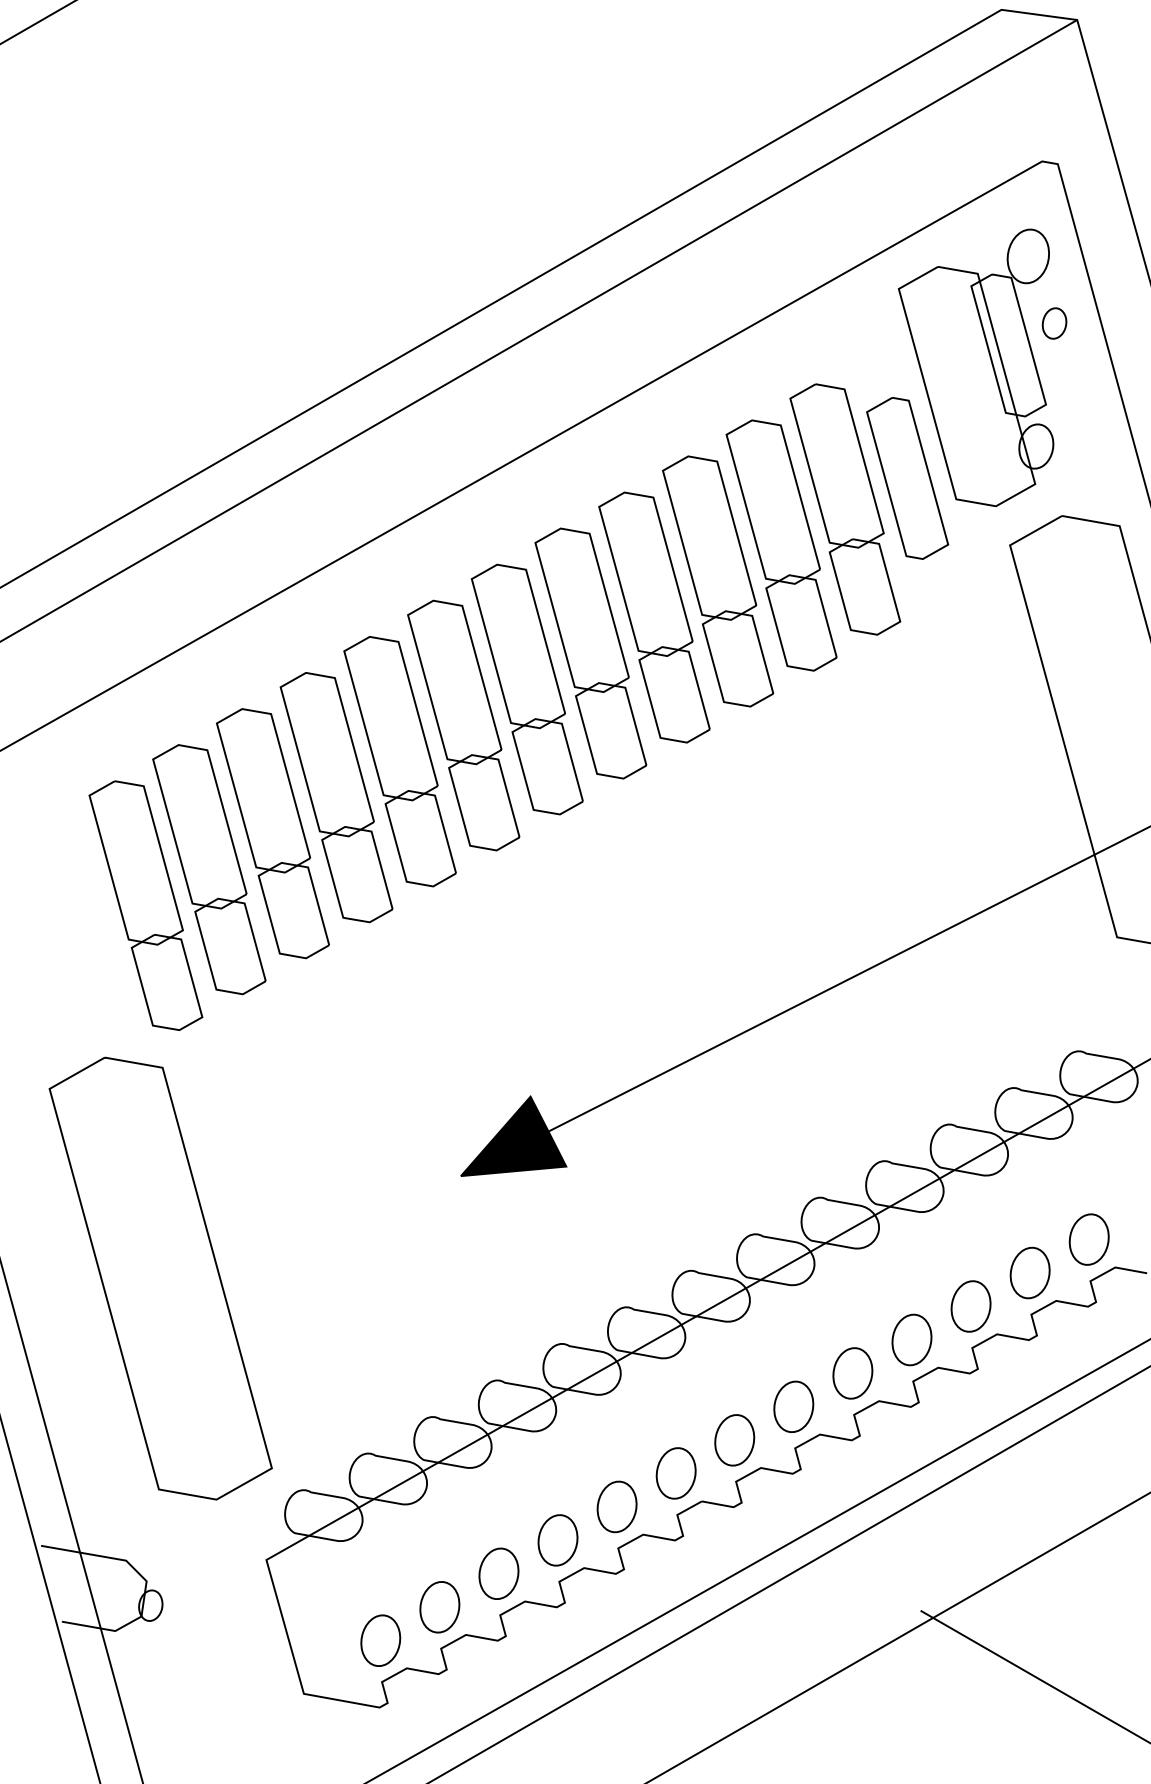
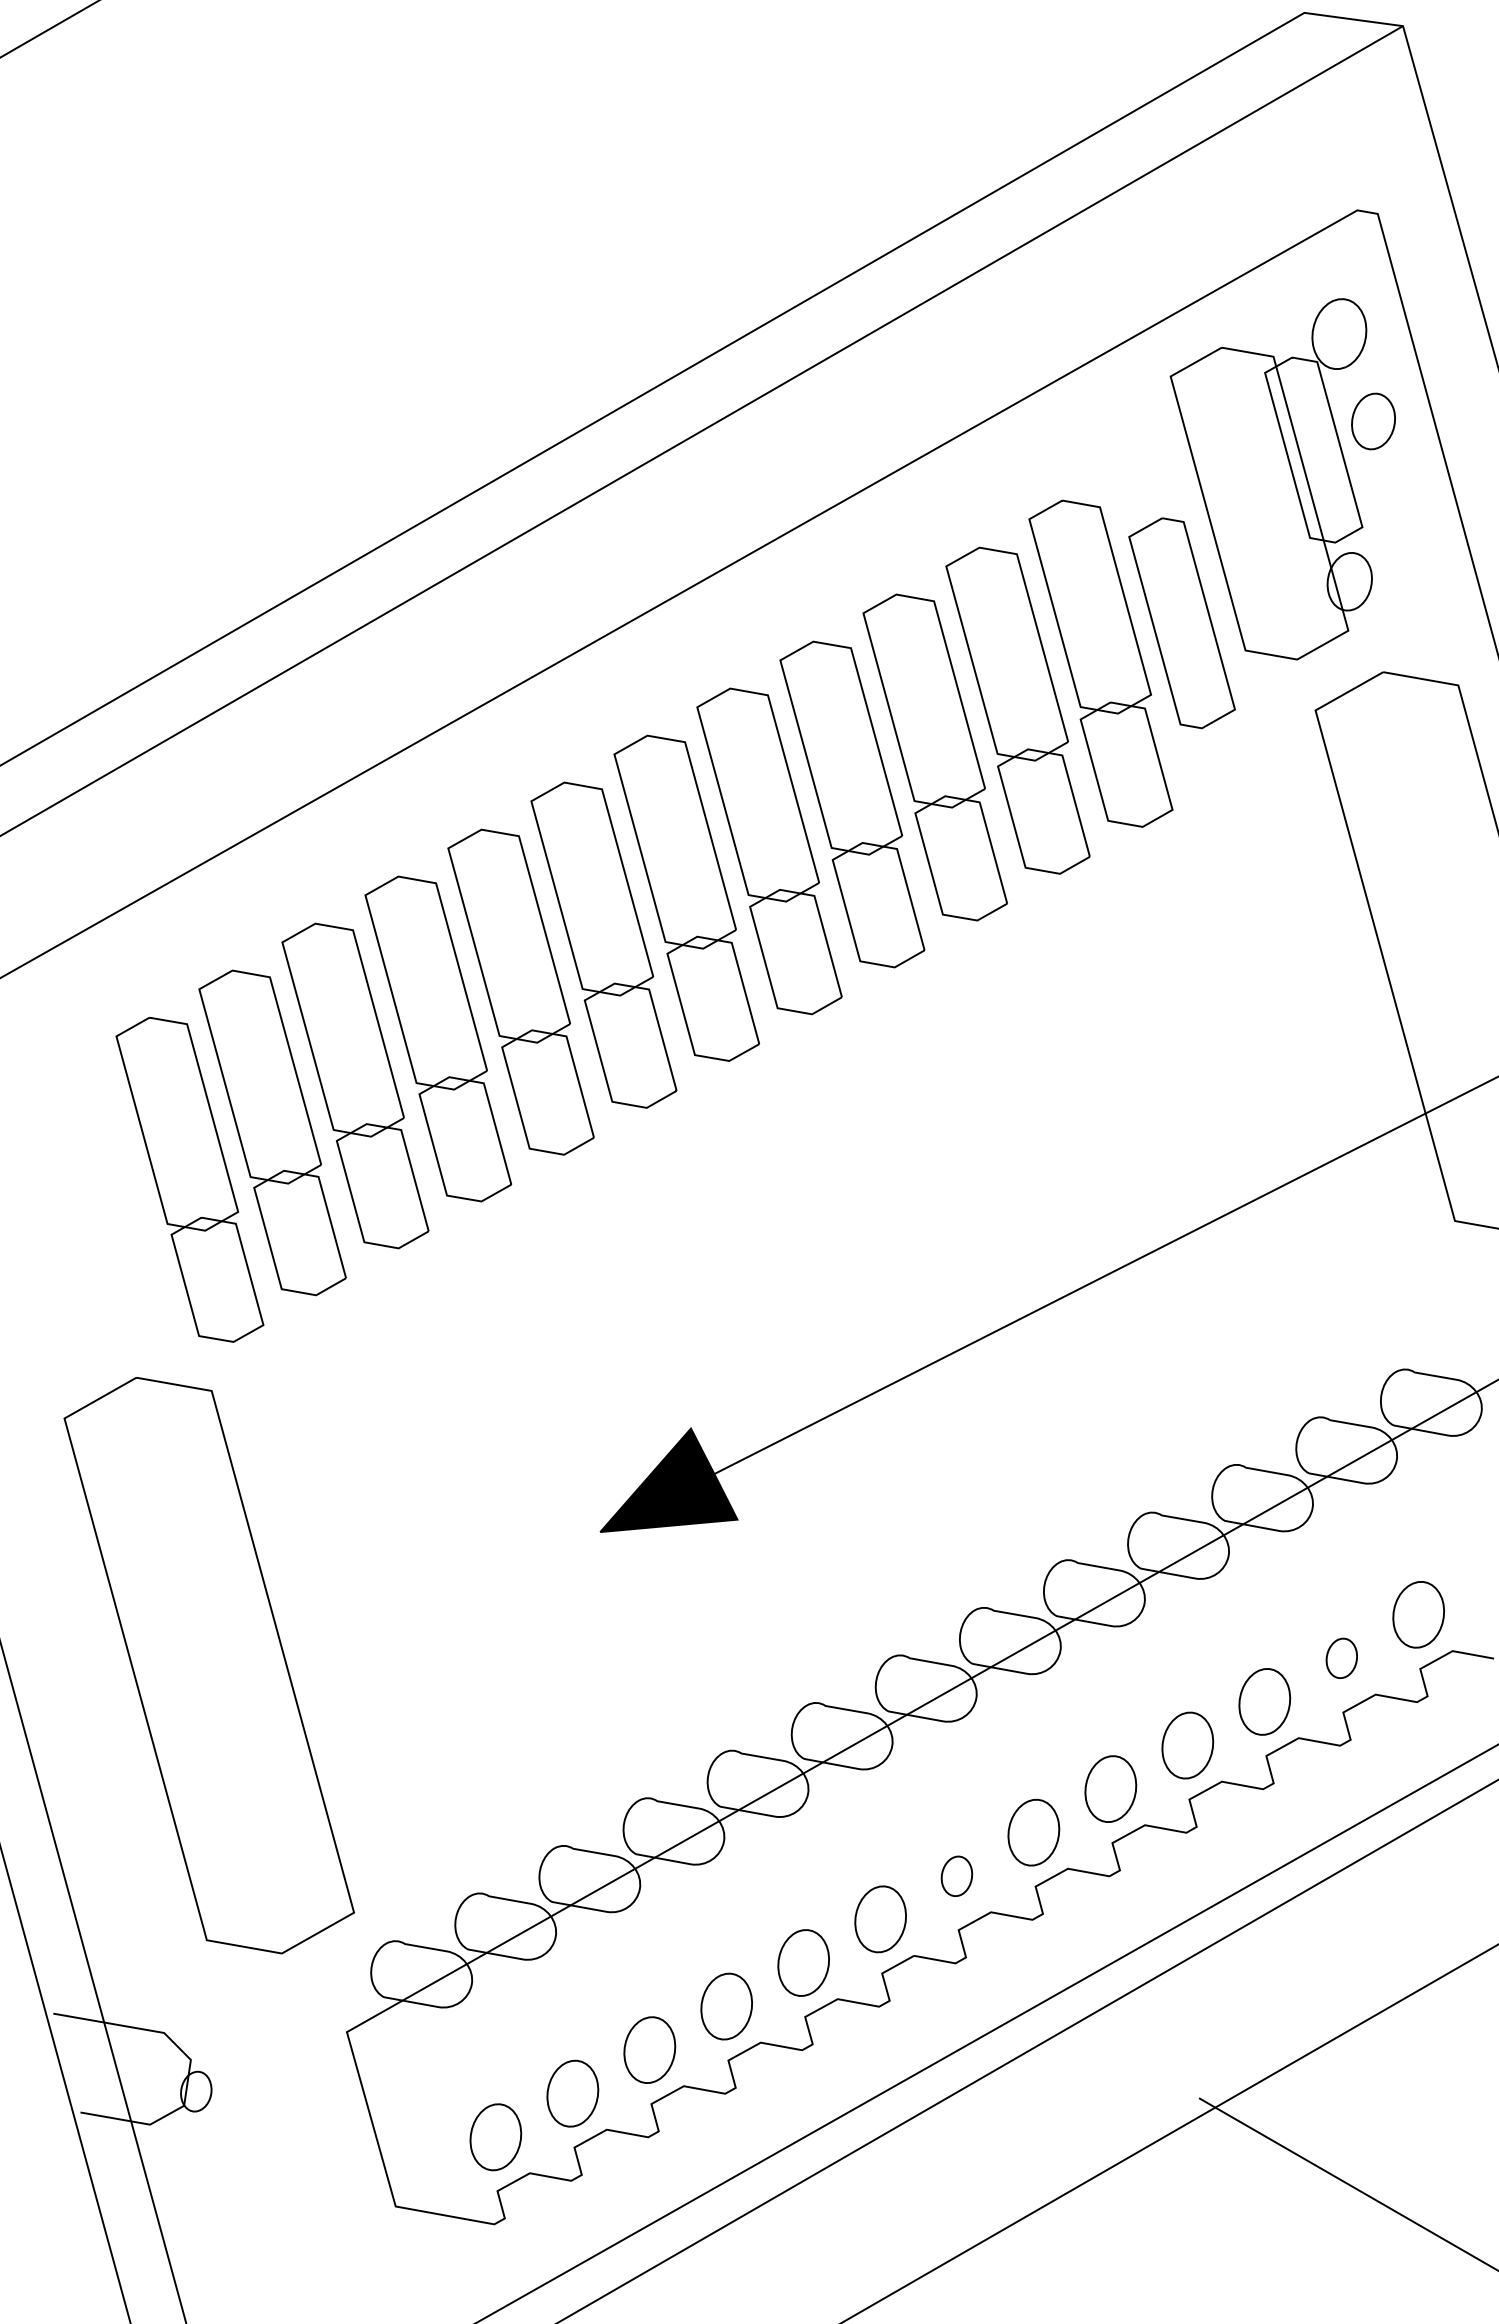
part: (1054, 323) -> (1373, 421), size x1.4
part: (1029, 1273) -> (1341, 1658), size x0.6
part: (734, 1440) -> (956, 1876), size x0.6

